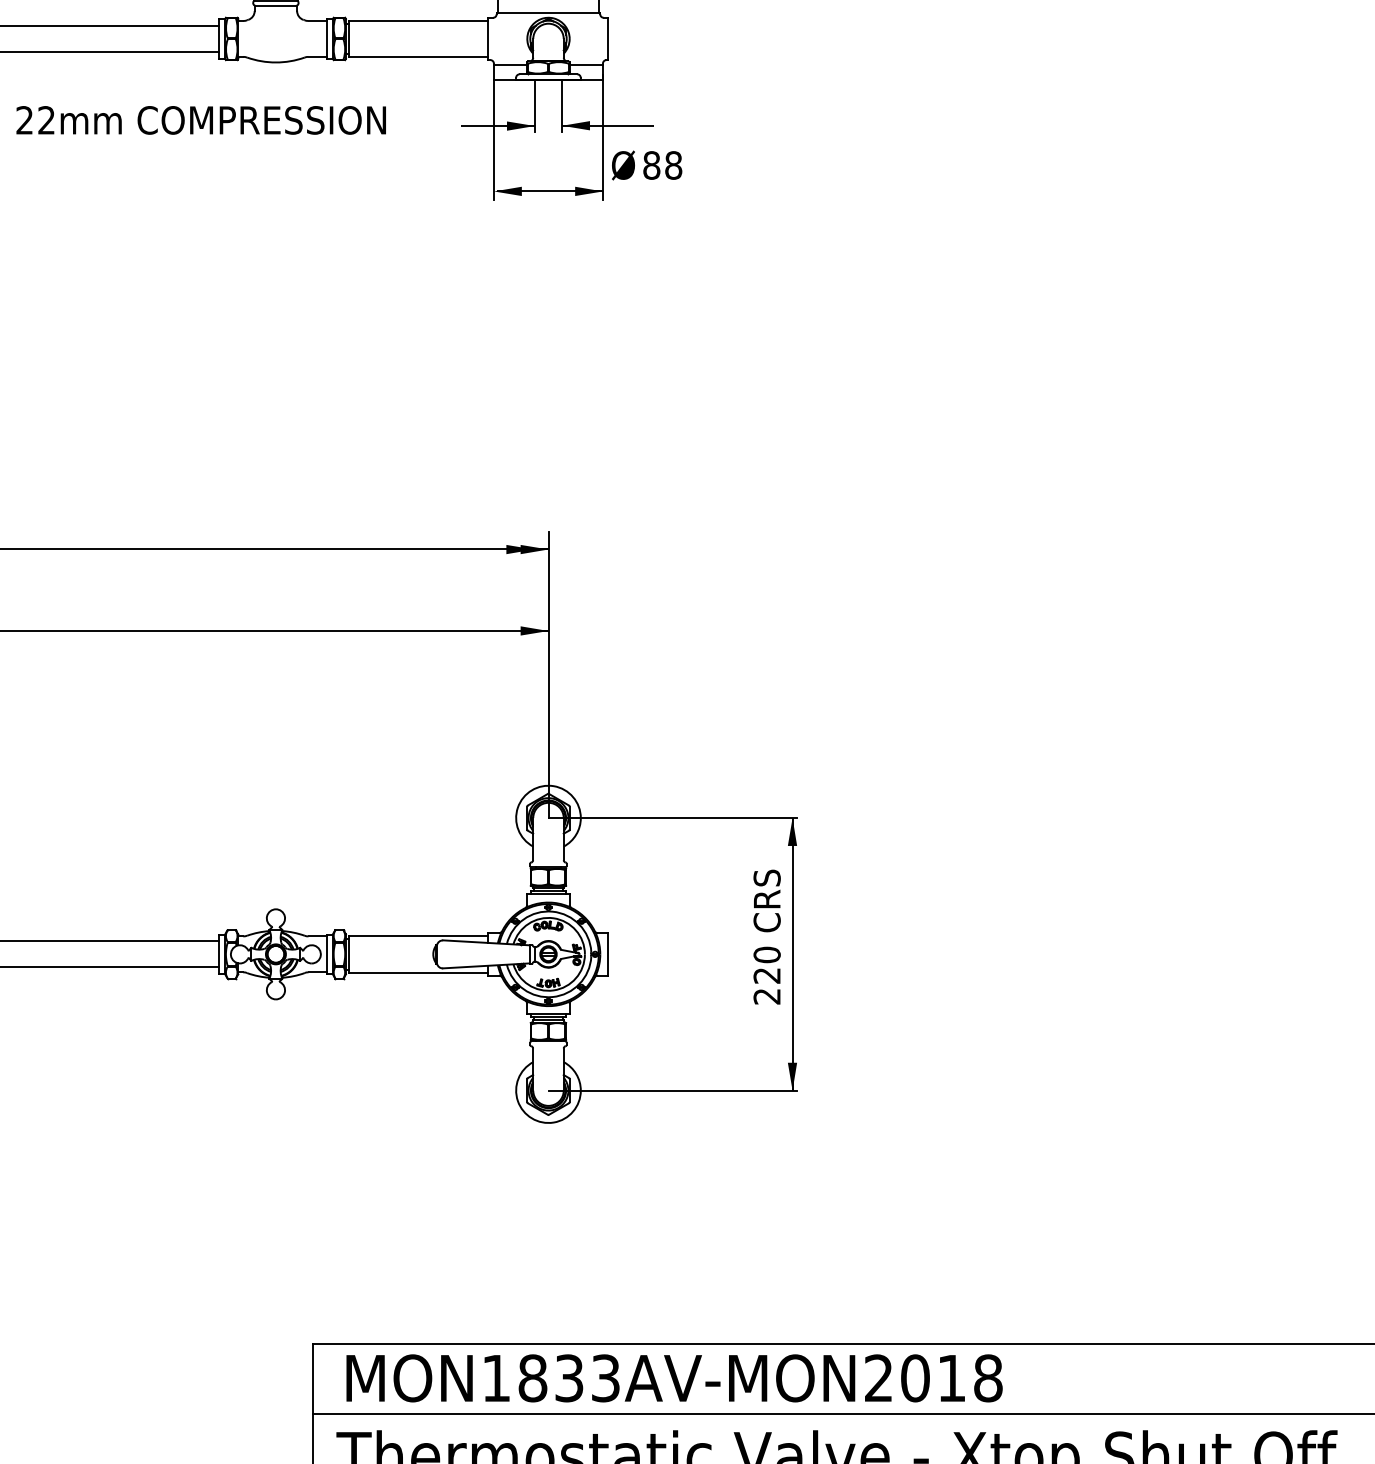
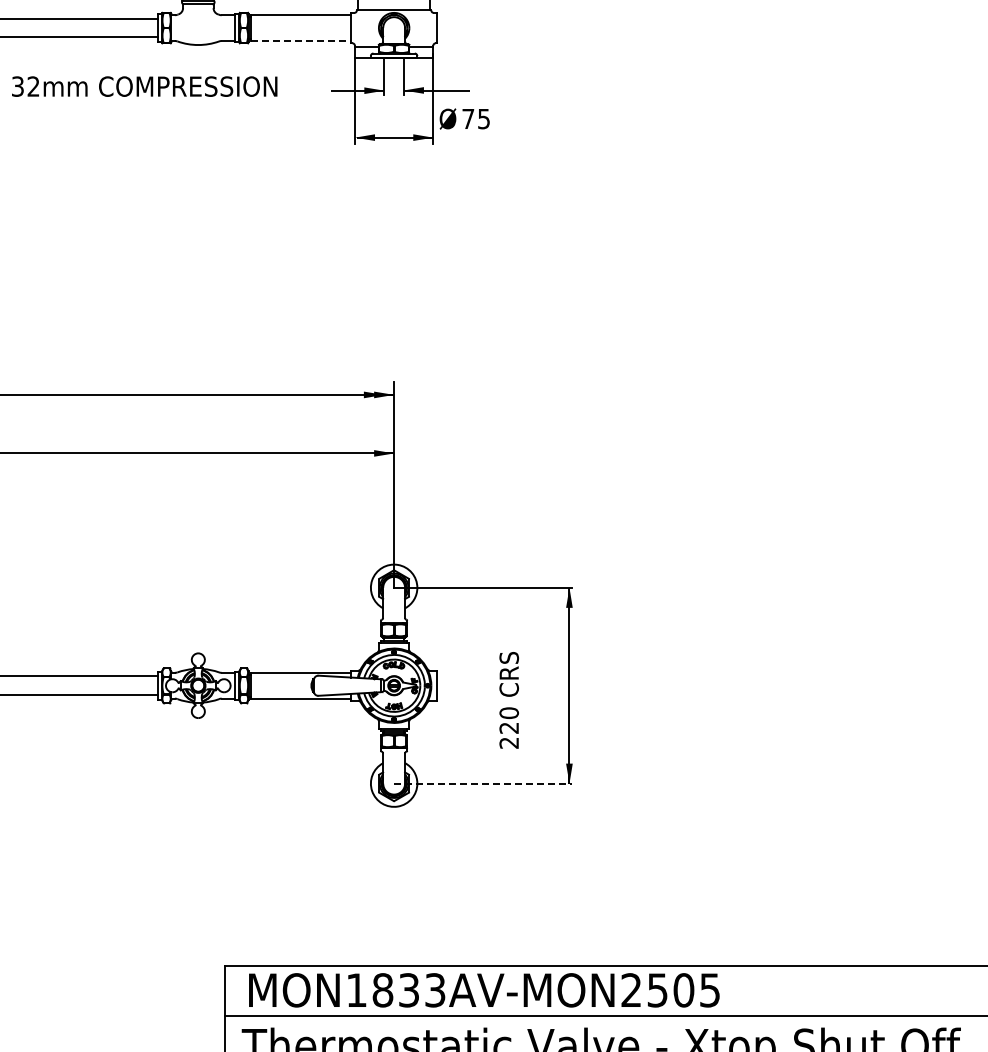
line: (419, 57) -> (301, 41), solid -> dashed
text: (24, 120) -> (17, 86), 22mm -> 32mm
text: (663, 164) -> (476, 118), 88 -> 75
text: (766, 937) -> (508, 700), moved
line: (672, 1090) -> (483, 783), solid -> dashed
text: (951, 1378) -> (683, 990), MON1833AV-MON2018 -> MON1833AV-MON2505

